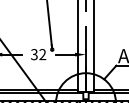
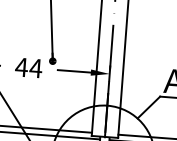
text: (38, 54) -> (28, 67), 32 -> 44

